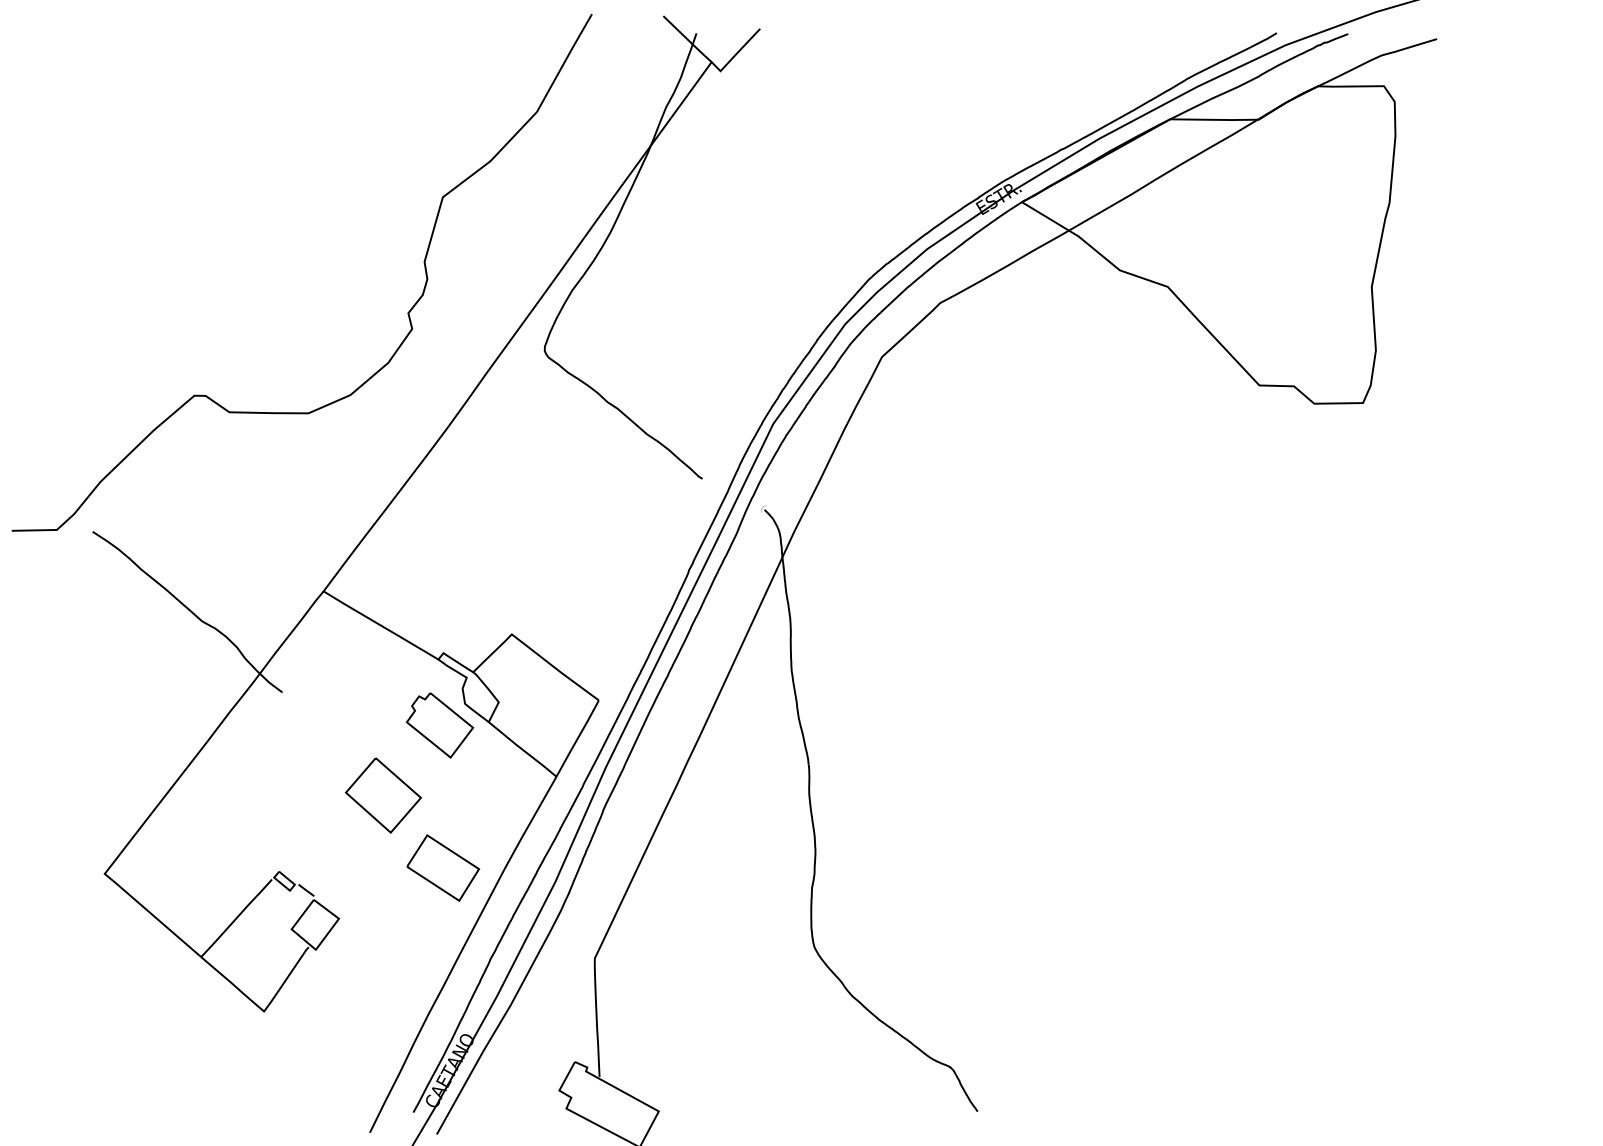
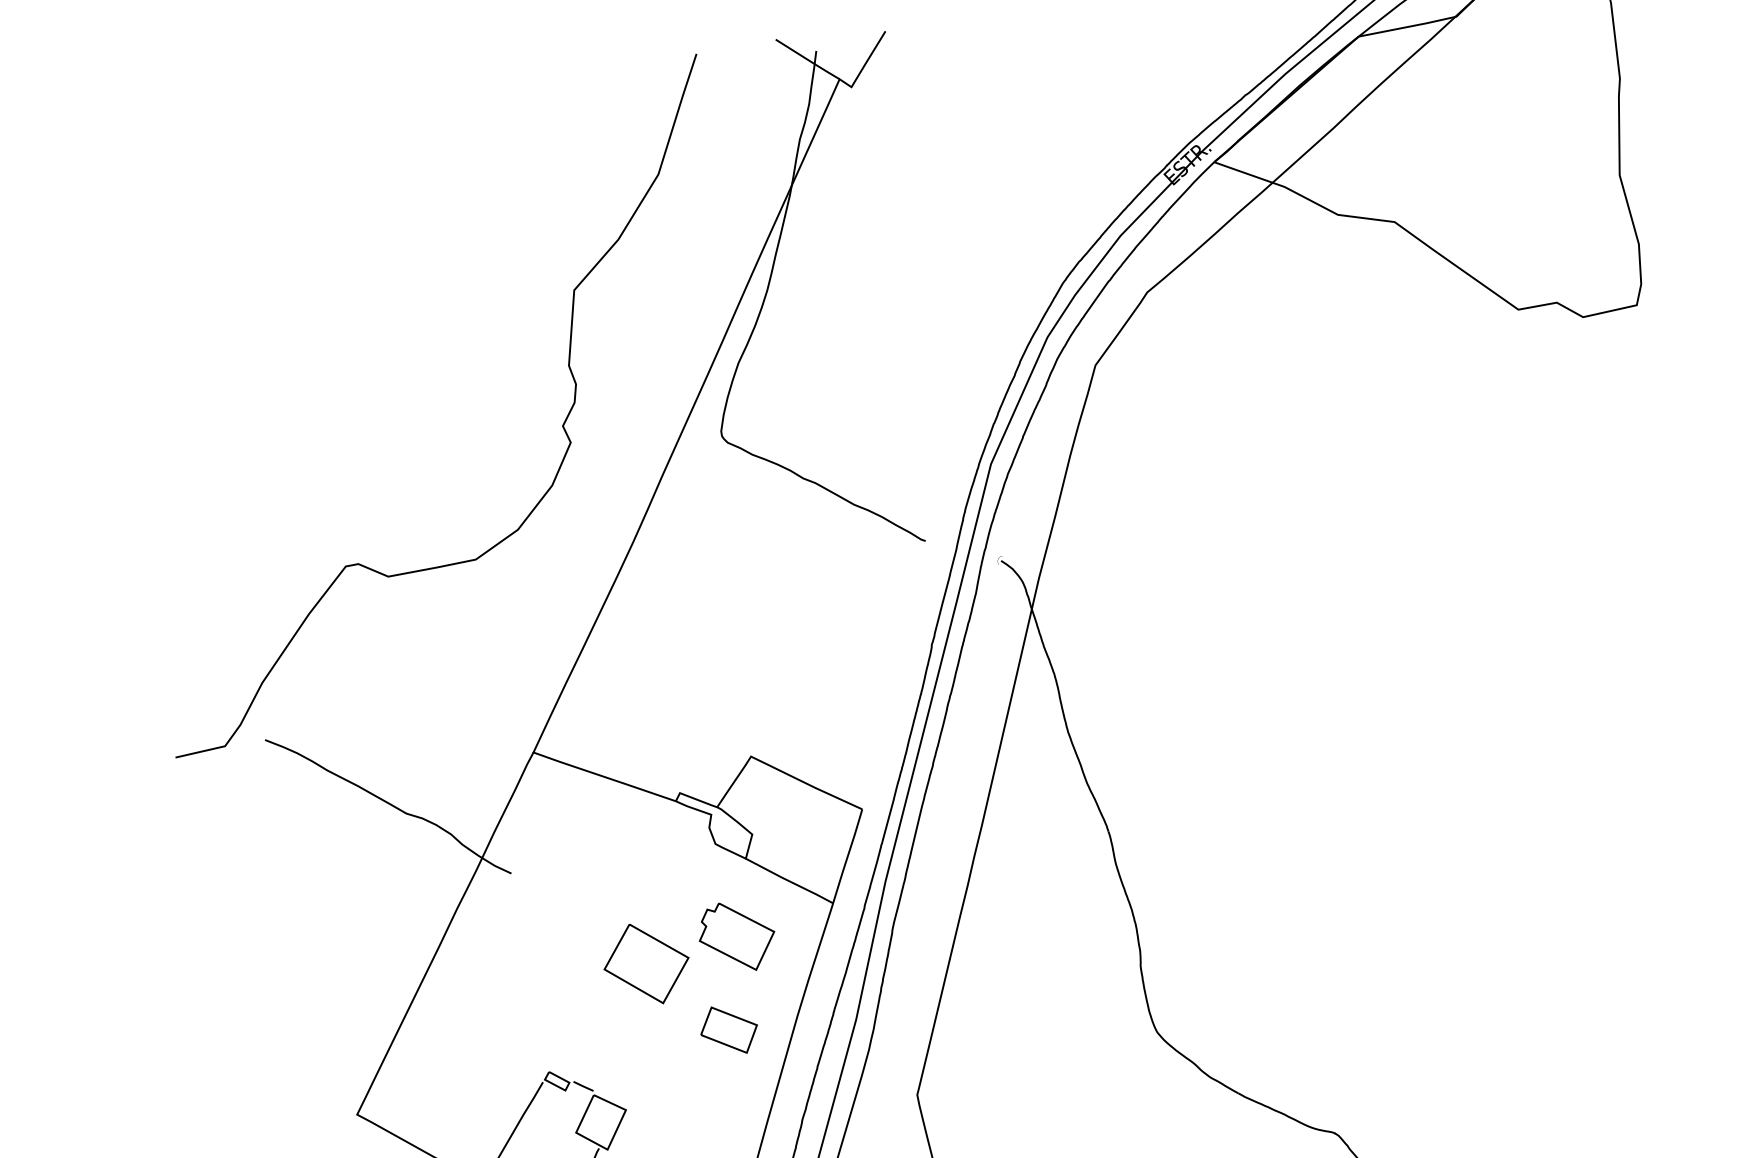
part: (439, 725) -> (736, 937), moved
part: (442, 867) -> (728, 1029), size x0.7

